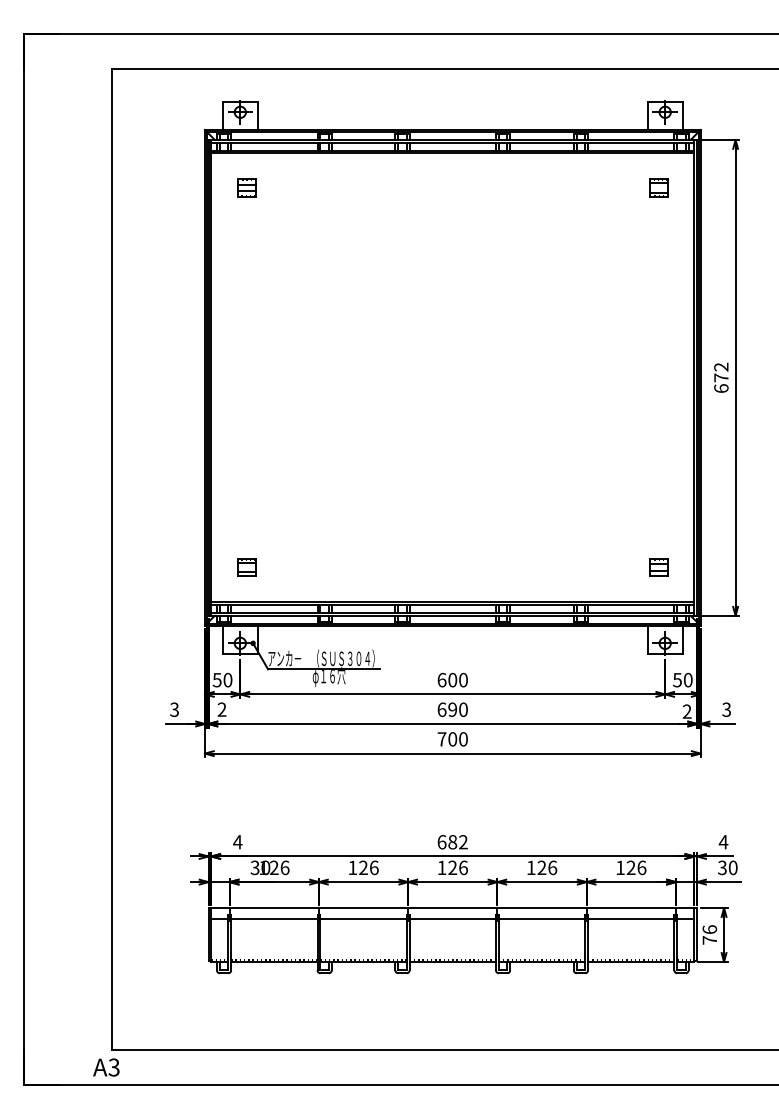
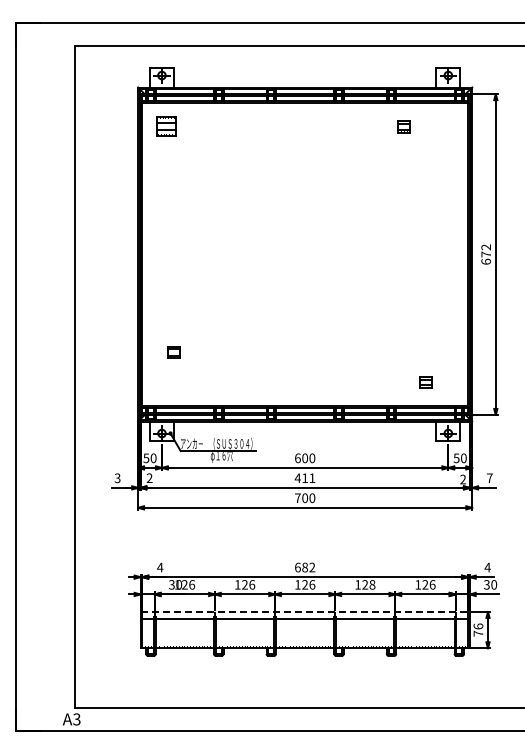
part: (245, 187) -> (165, 126), size x1.6
part: (658, 187) -> (403, 126), moved
part: (245, 567) -> (173, 352), moved
part: (658, 567) -> (425, 382), moved
text: (451, 710) -> (304, 478), 690 -> 411
text: (726, 710) -> (489, 478), 3 -> 7
text: (552, 867) -> (372, 584), 126 -> 128
line: (453, 907) -> (305, 611), solid -> dashed

